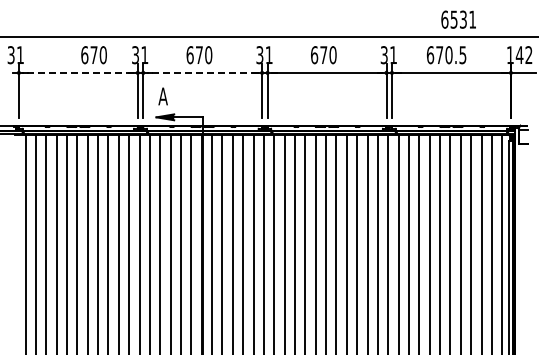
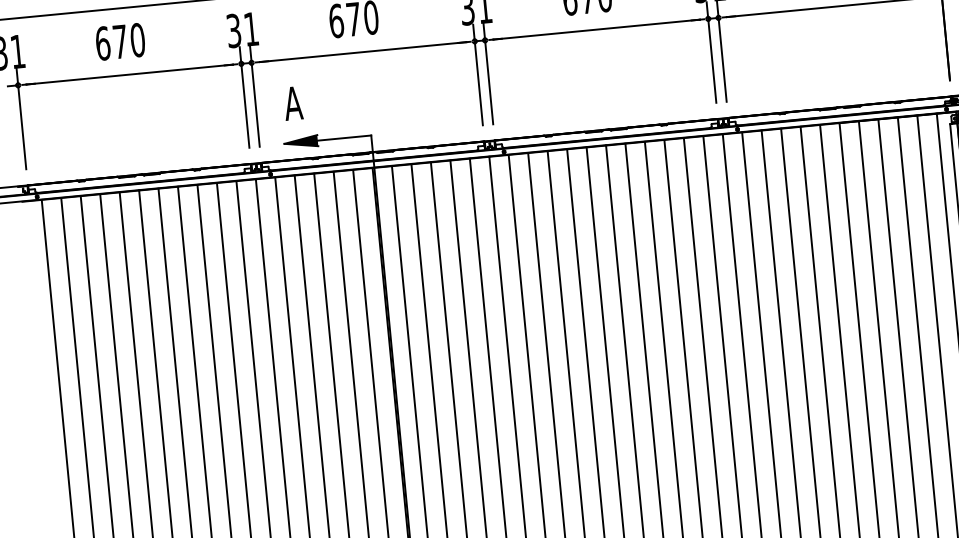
text: (93, 55) -> (119, 42), moved
line: (78, 72) -> (129, 73), dashed -> solid
line: (202, 72) -> (362, 51), dashed -> solid

